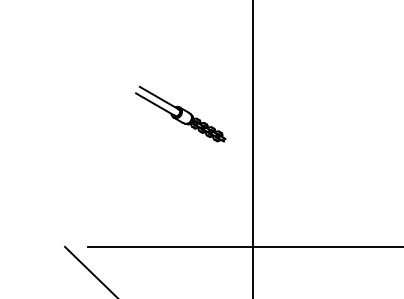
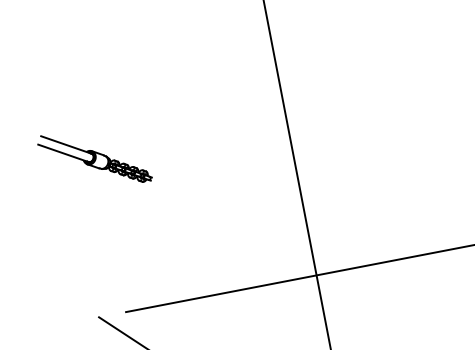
part: (180, 113) -> (94, 158), moved

